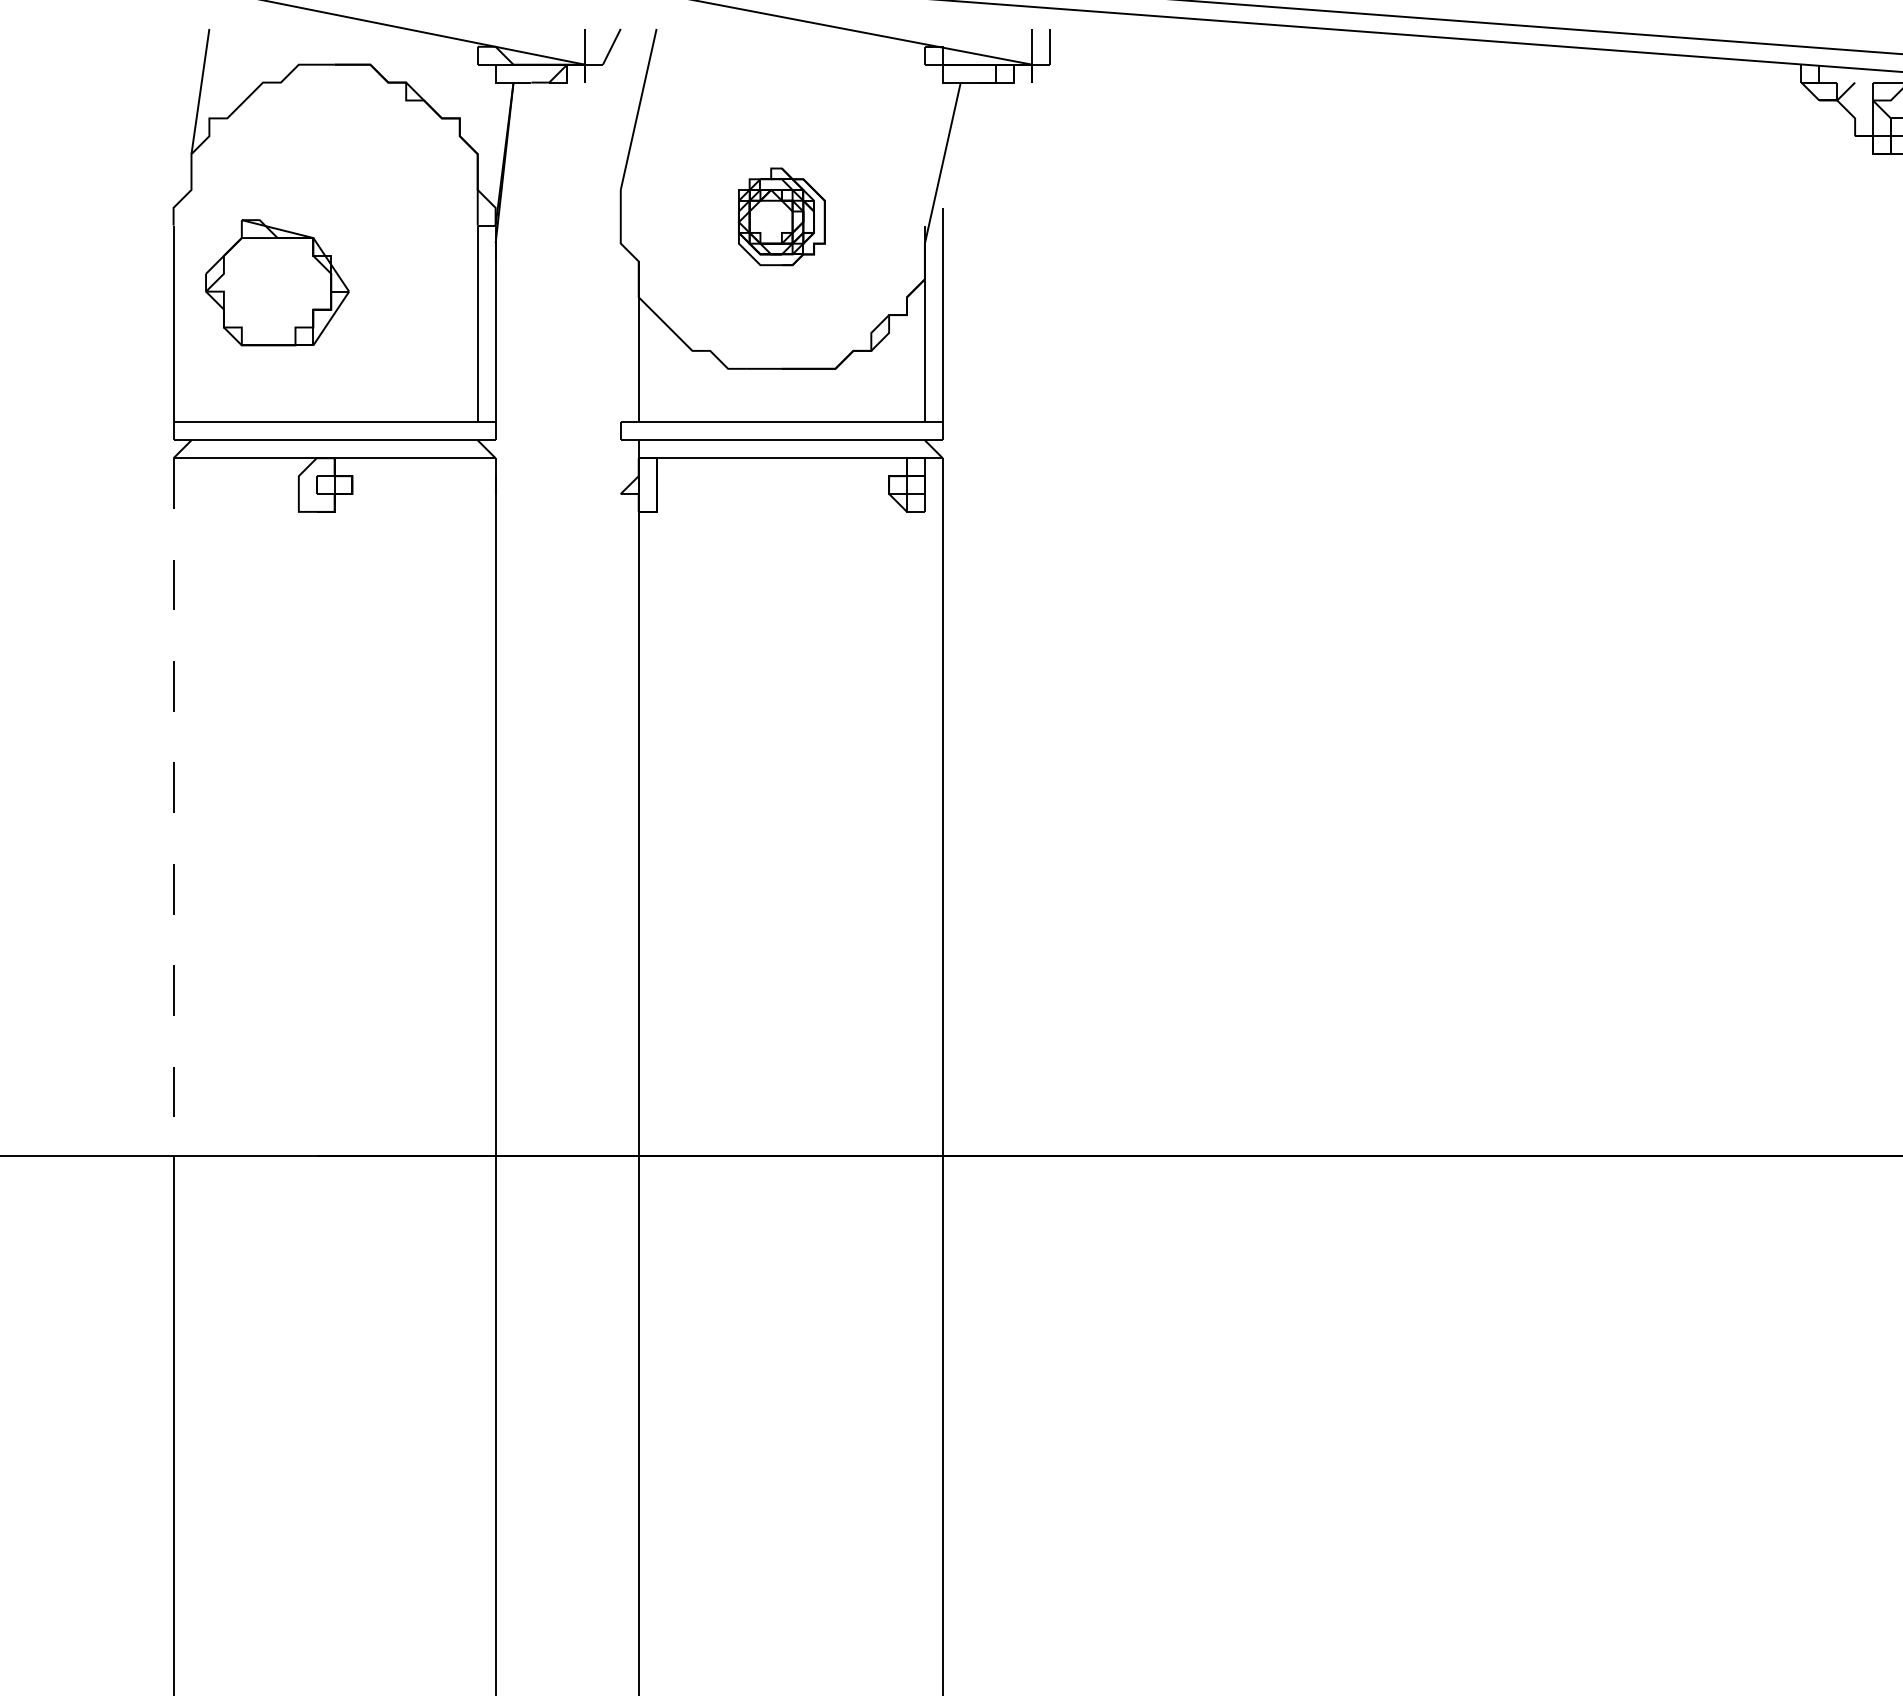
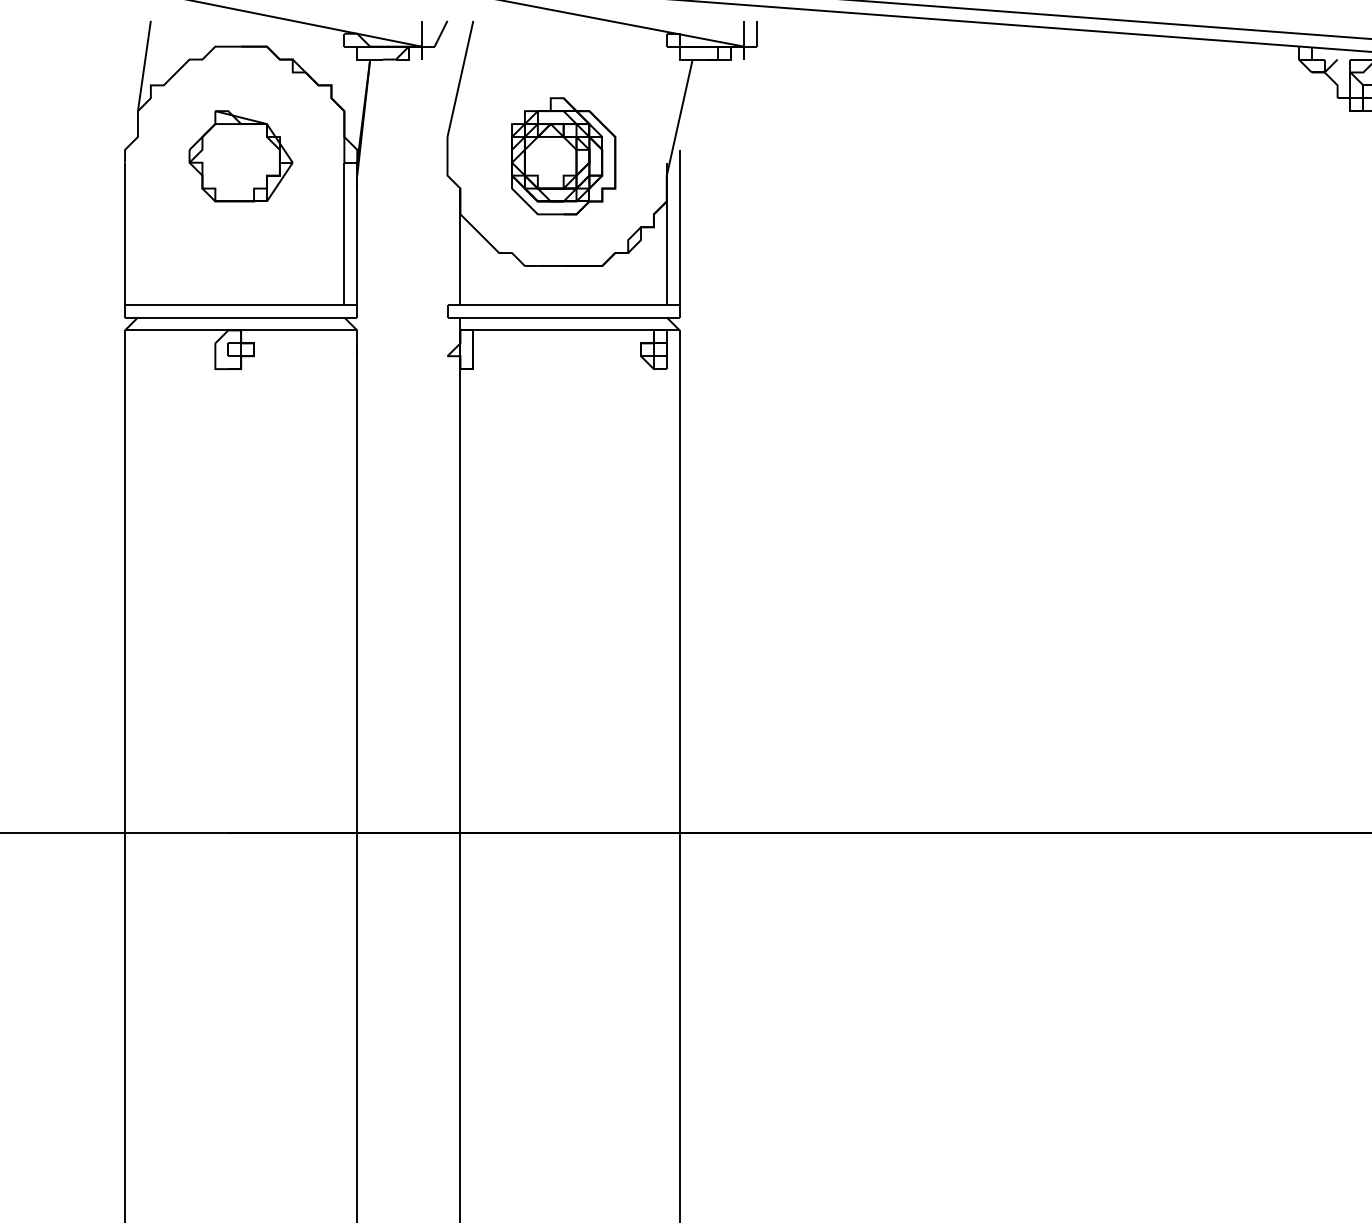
part: (781, 216) -> (563, 156), size x1.67
part: (277, 282) -> (241, 156), moved
line: (173, 807) -> (124, 582), dashed -> solid

